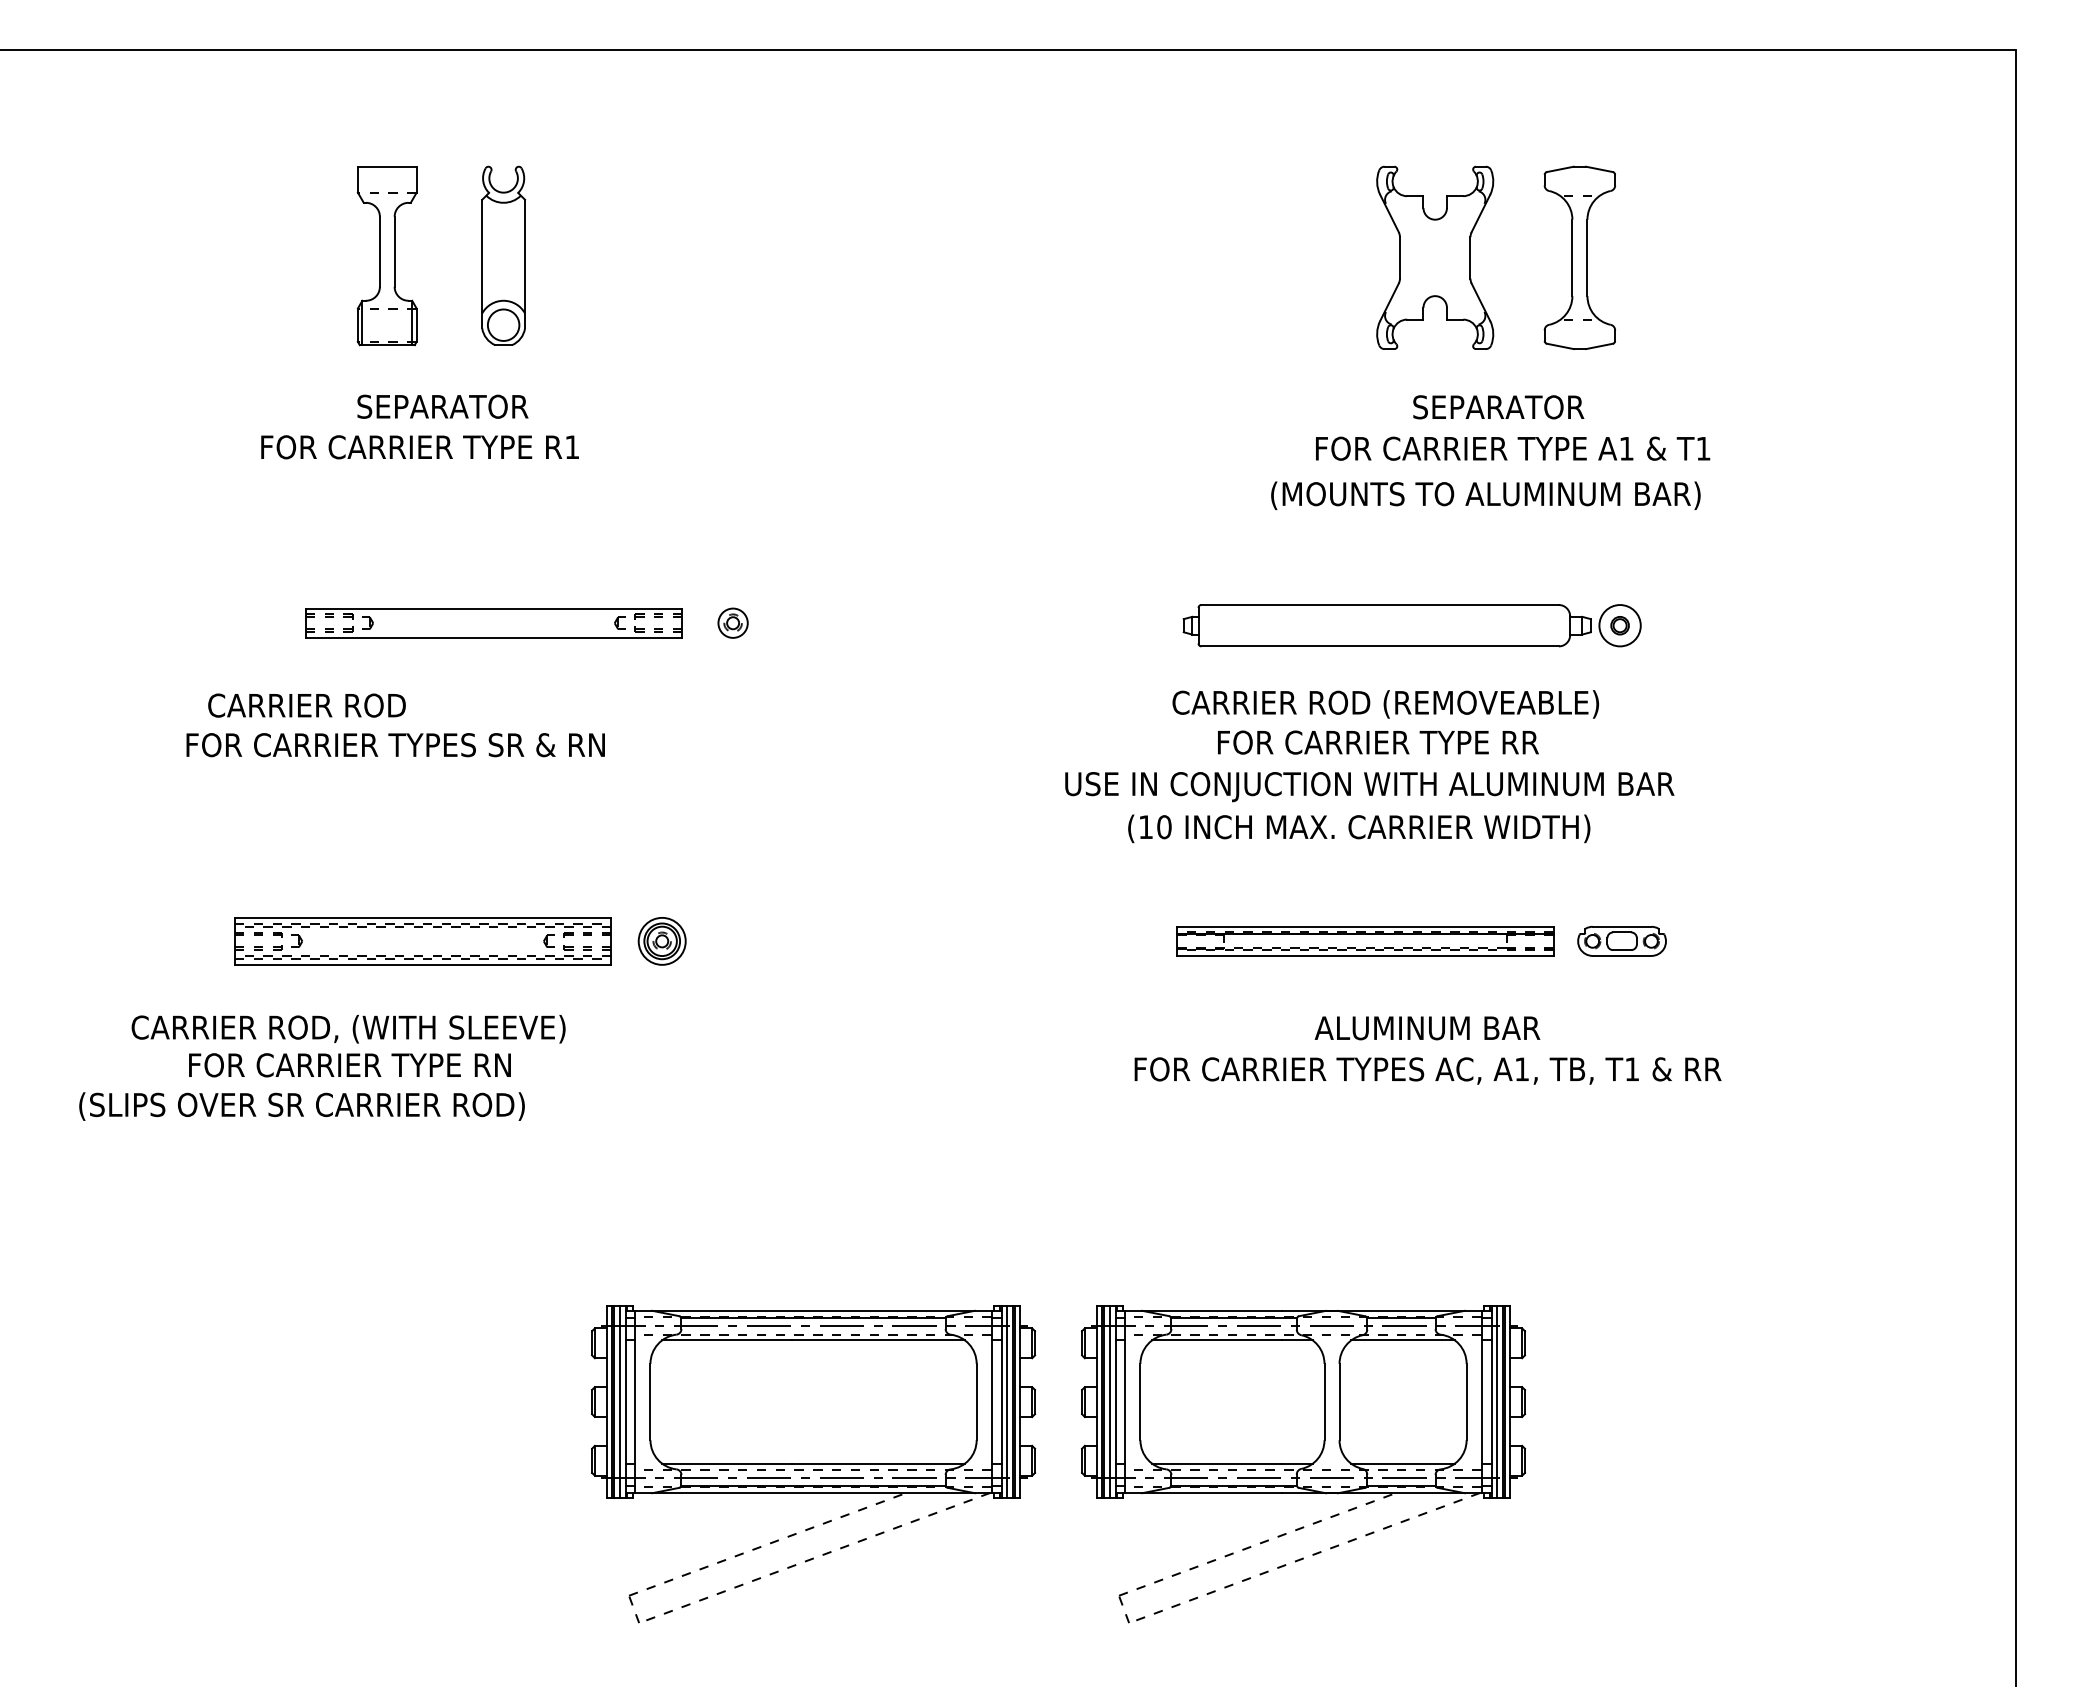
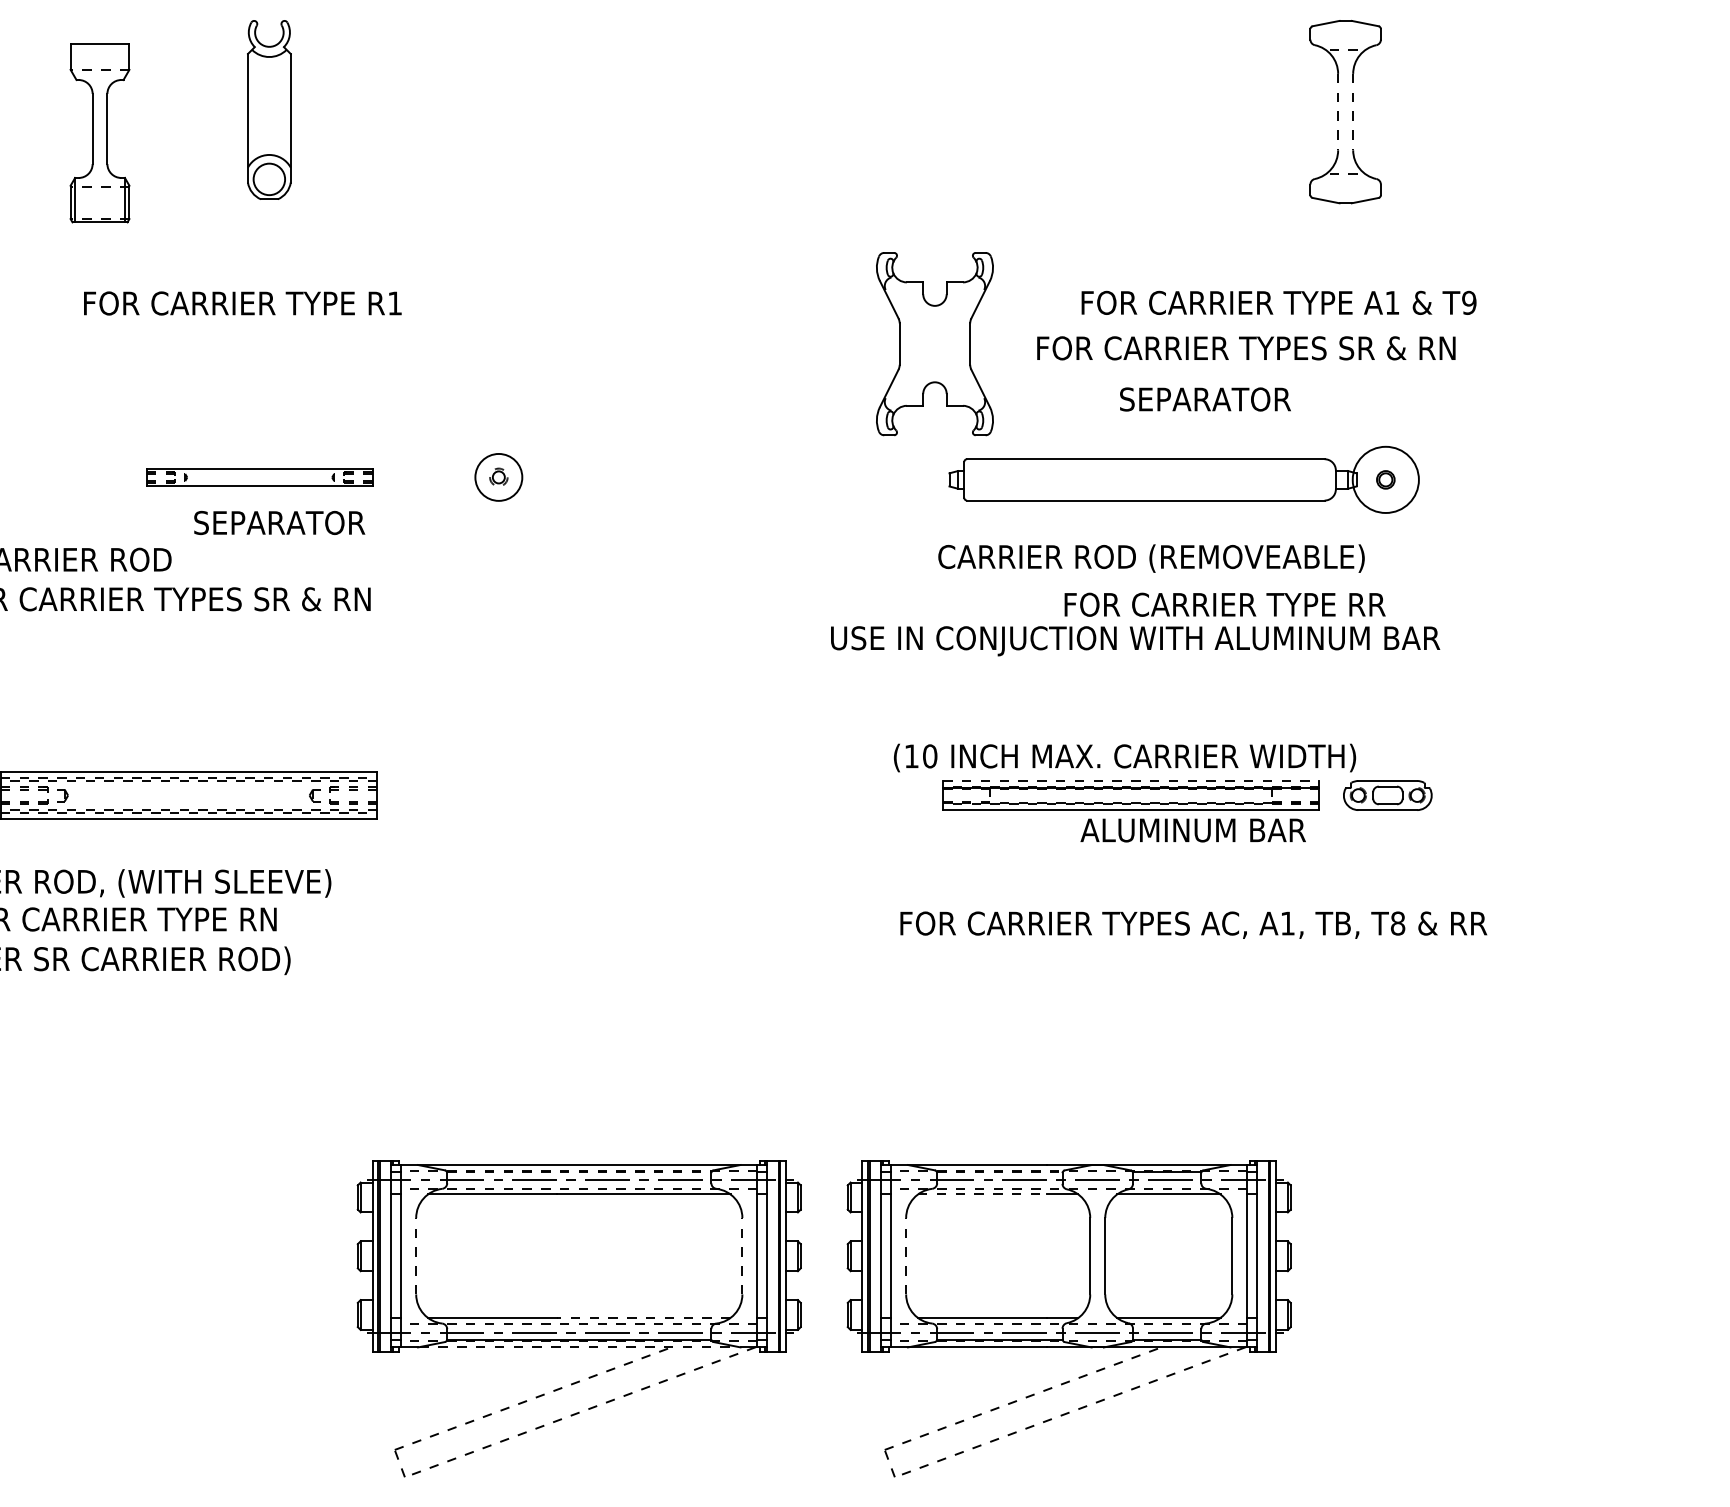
part: (386, 256) -> (99, 133), moved
part: (1435, 257) -> (935, 343), moved
line: (1572, 258) -> (1338, 112), solid -> dashed
line: (1587, 258) -> (1353, 112), solid -> dashed
text: (442, 406) -> (279, 522), moved
text: (1498, 407) -> (1205, 399), moved
text: (419, 447) -> (242, 303), moved
text: (1703, 448) -> (1469, 302), T1 -> T9
text: (1485, 495) -> (1251, 349), (MOUNTS TO ALUMINUM BAR) -> FOR CARRIER TYPES SR & RN
circle: (732, 622) -> (498, 476), size x1.6
part: (493, 623) -> (259, 477), size x0.6
circle: (1619, 625) -> (1385, 479), size x1.6
text: (1378, 742) -> (1225, 604), moved
text: (1359, 828) -> (1125, 757), moved
line: (1366, 926) -> (1132, 780), solid -> dashed
part: (661, 941) -> (427, 795), removed
text: (1427, 1028) -> (1193, 830), moved
text: (1632, 1069) -> (1398, 923), T1 -> T8
line: (814, 1318) -> (580, 1172), solid -> dashed
line: (1234, 1318) -> (1000, 1172), solid -> dashed
line: (1216, 1340) -> (982, 1194), solid -> dashed
line: (619, 1401) -> (385, 1255), removed
line: (650, 1401) -> (416, 1255), solid -> dashed
line: (976, 1401) -> (742, 1255), solid -> dashed
line: (1007, 1401) -> (773, 1255), removed
line: (1109, 1401) -> (875, 1255), removed
line: (1140, 1401) -> (906, 1255), solid -> dashed
line: (1497, 1401) -> (1263, 1255), removed
line: (878, 1463) -> (644, 1317), solid -> dashed
line: (813, 1492) -> (579, 1346), solid -> dashed

